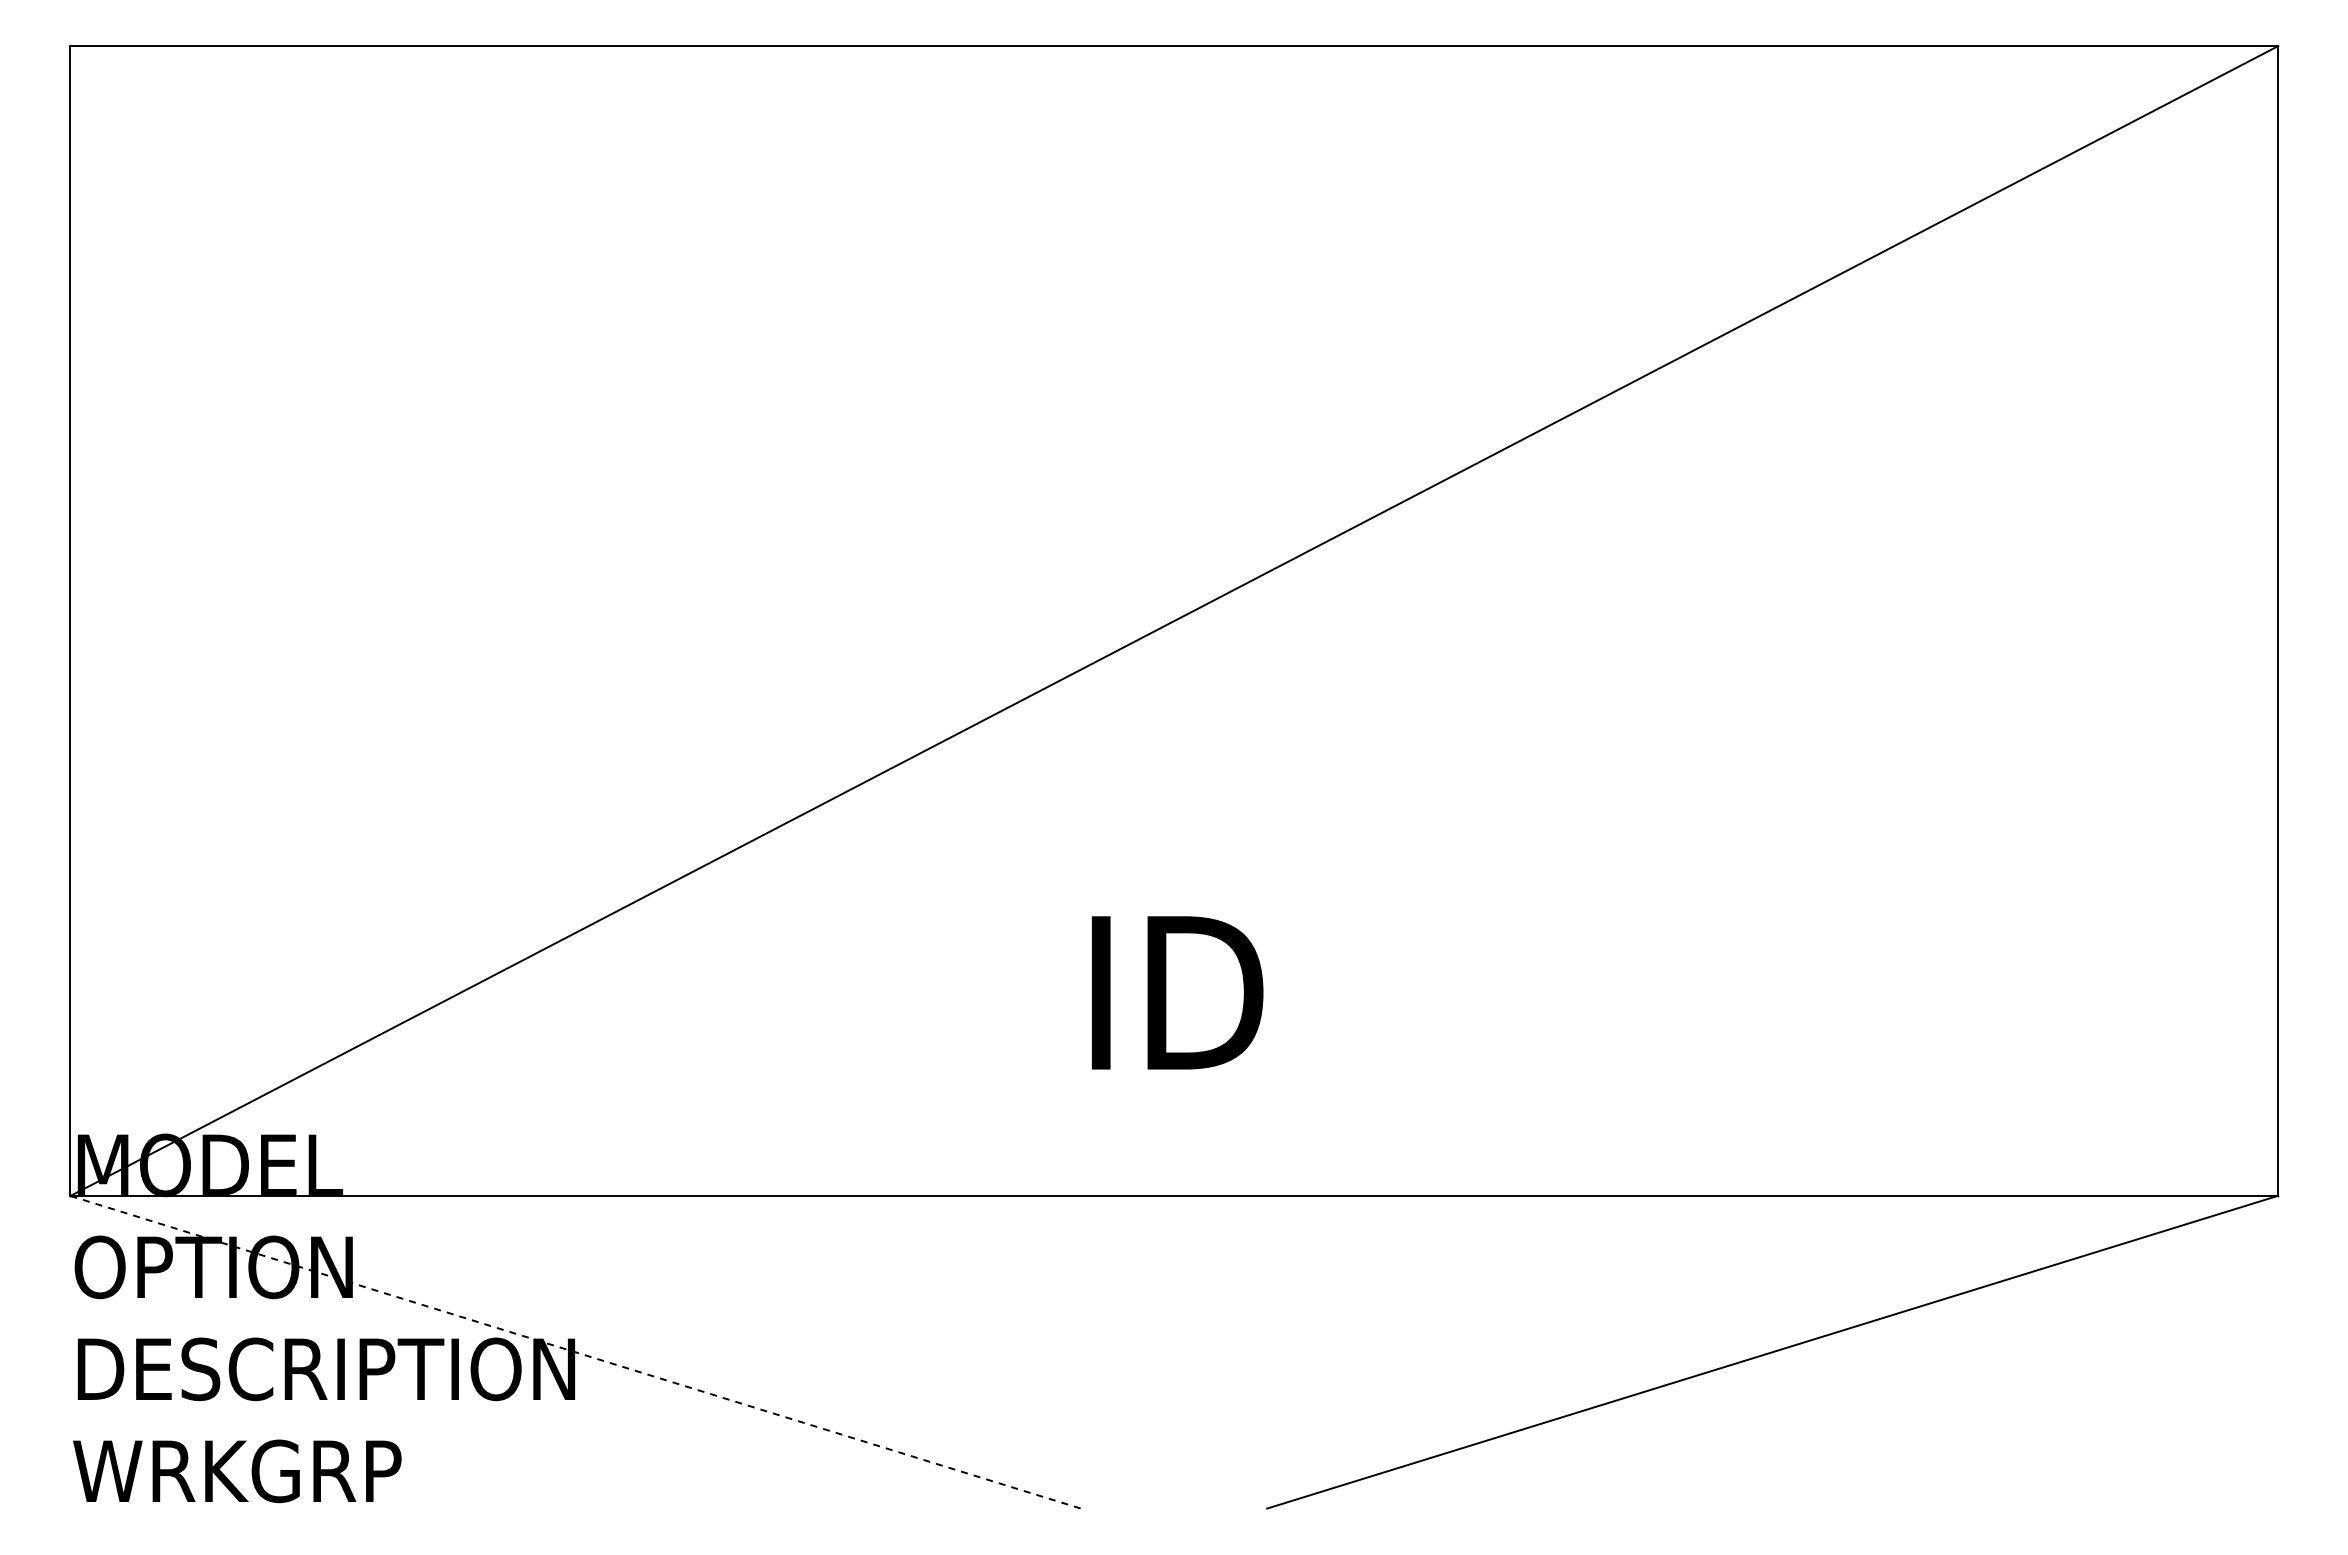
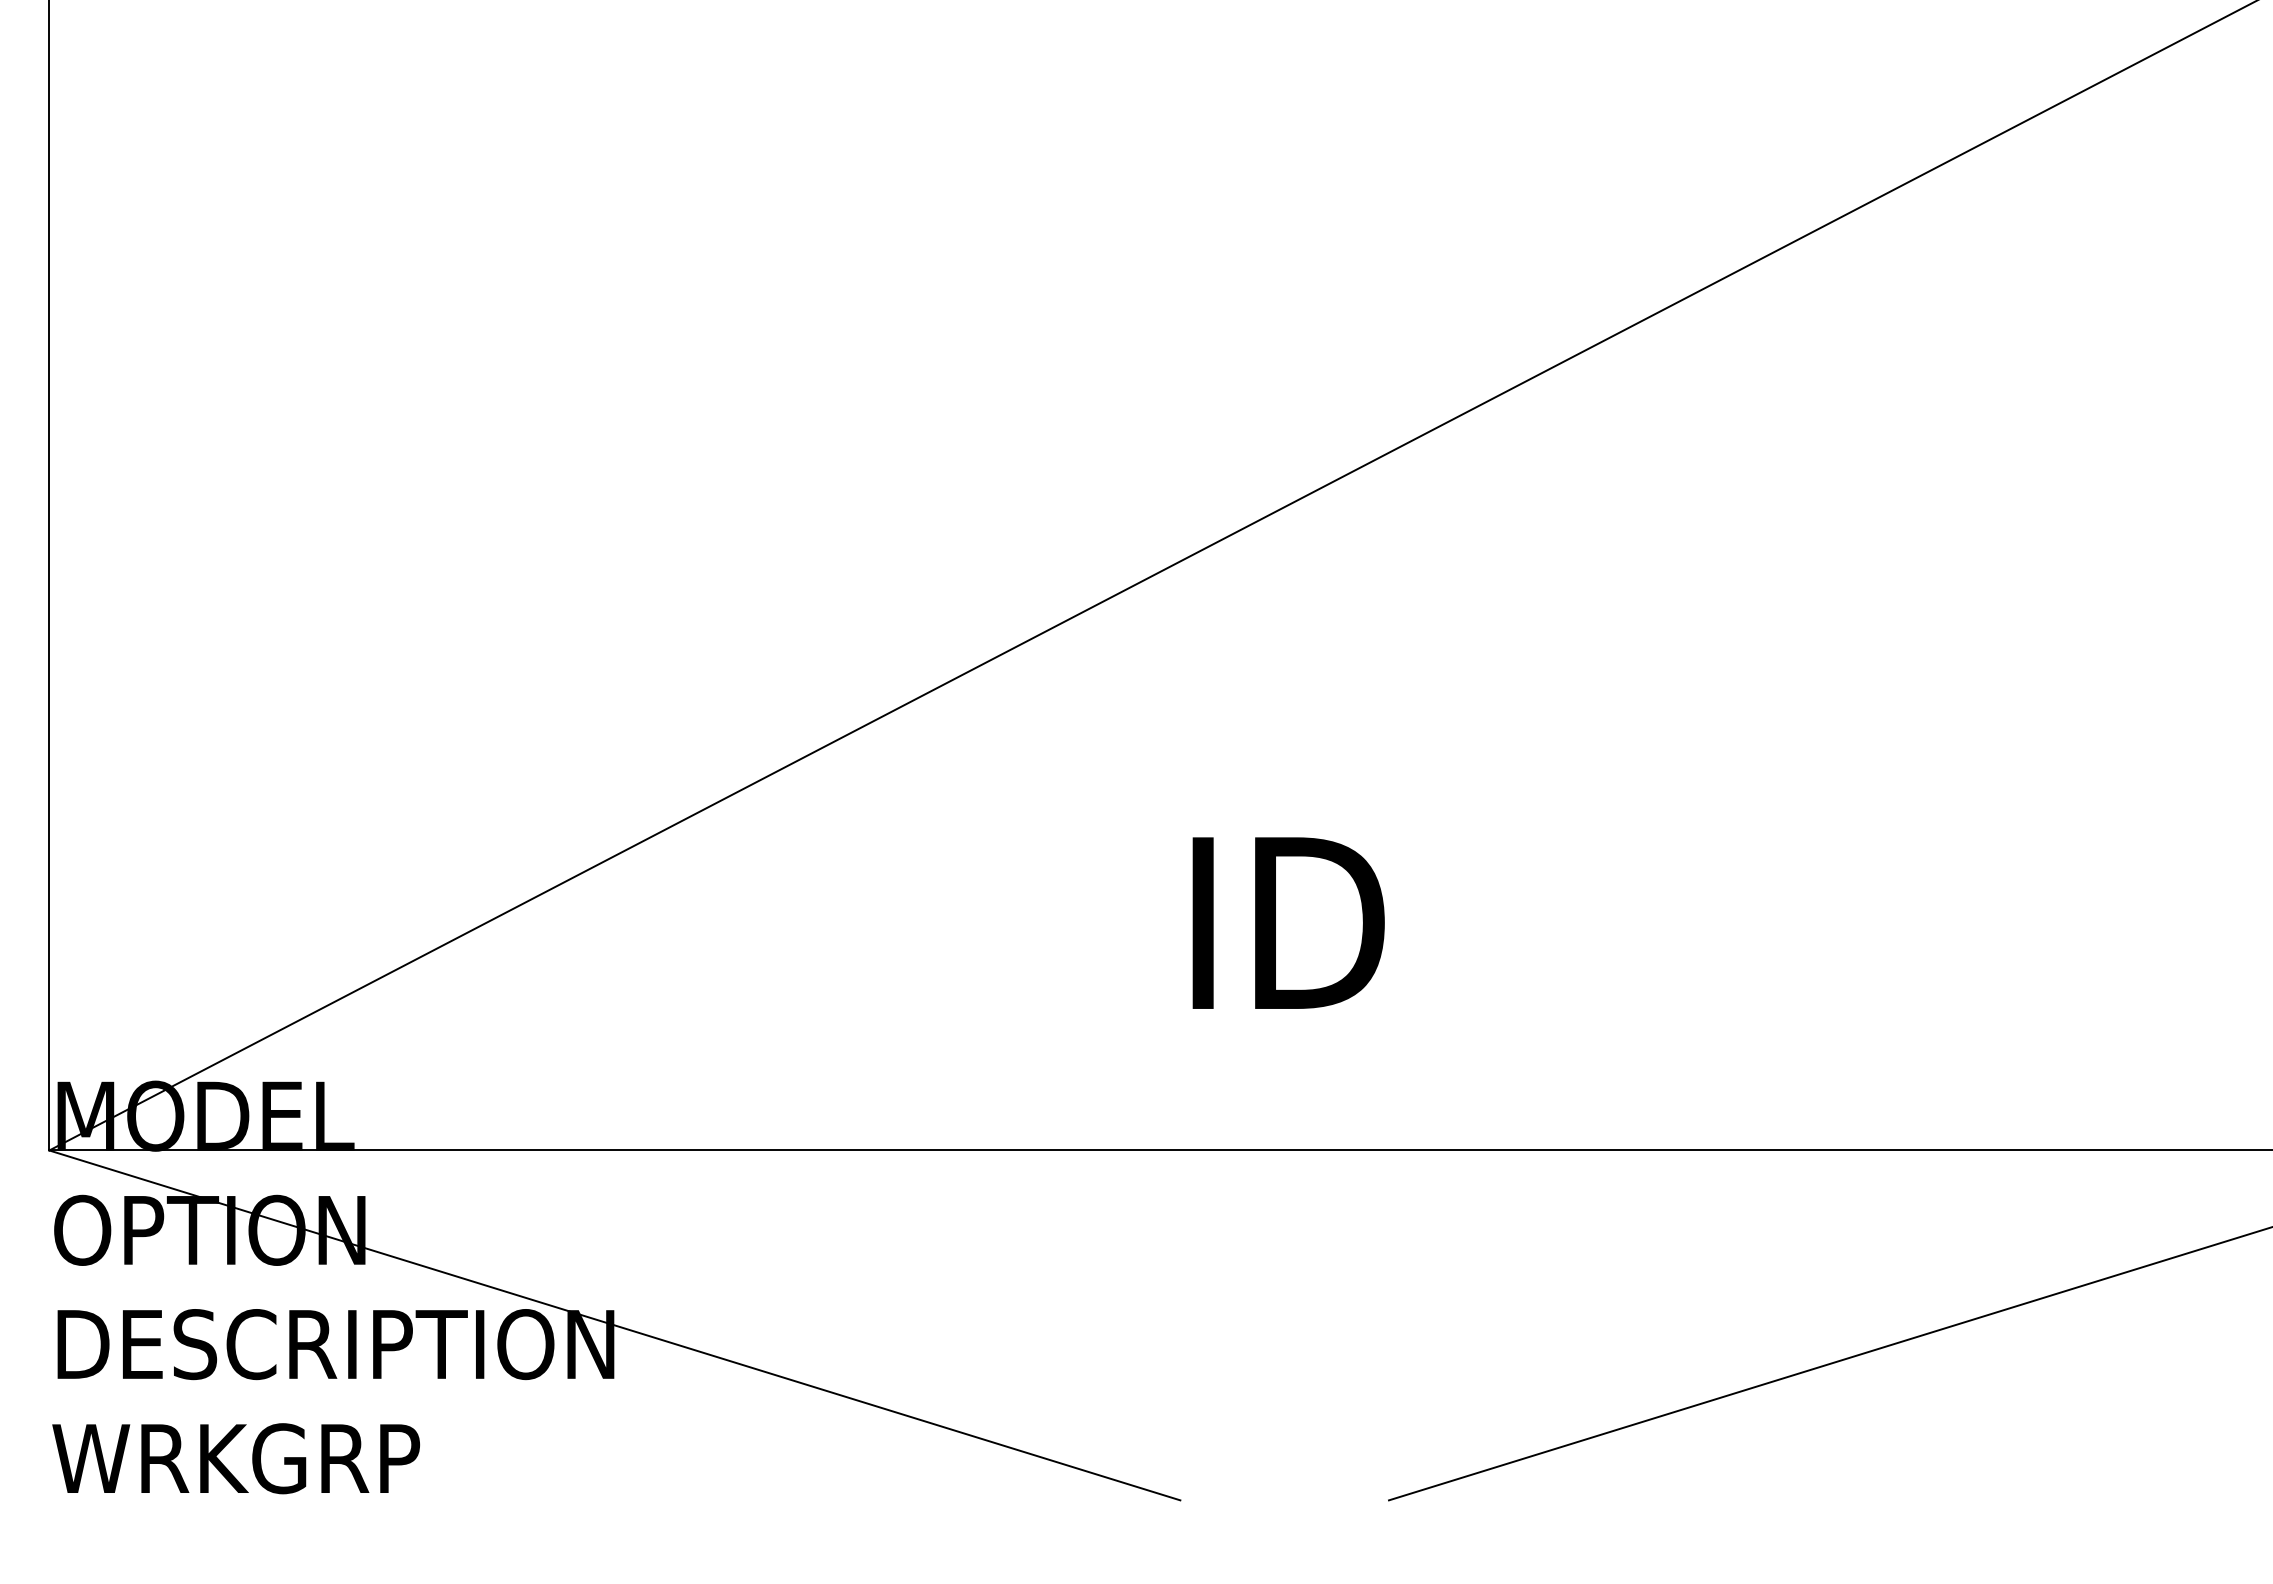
line: (575, 1352) -> (614, 1325), dashed -> solid

